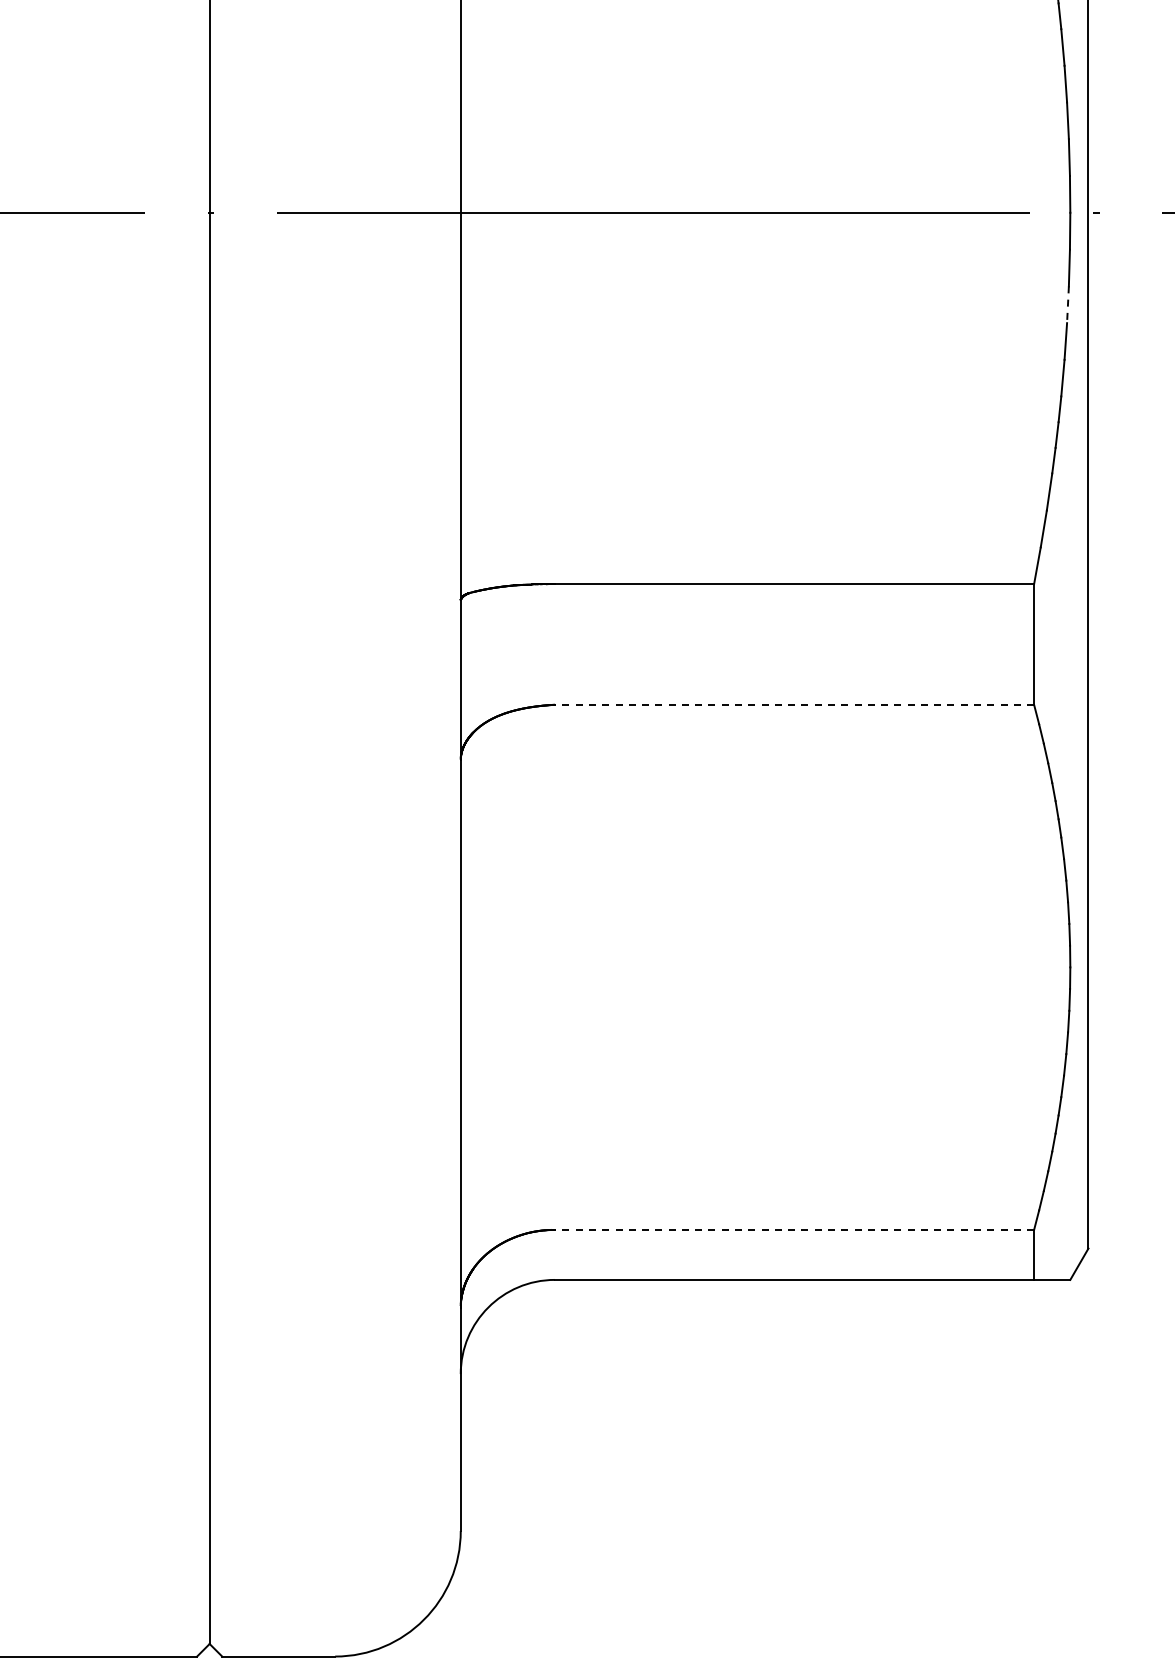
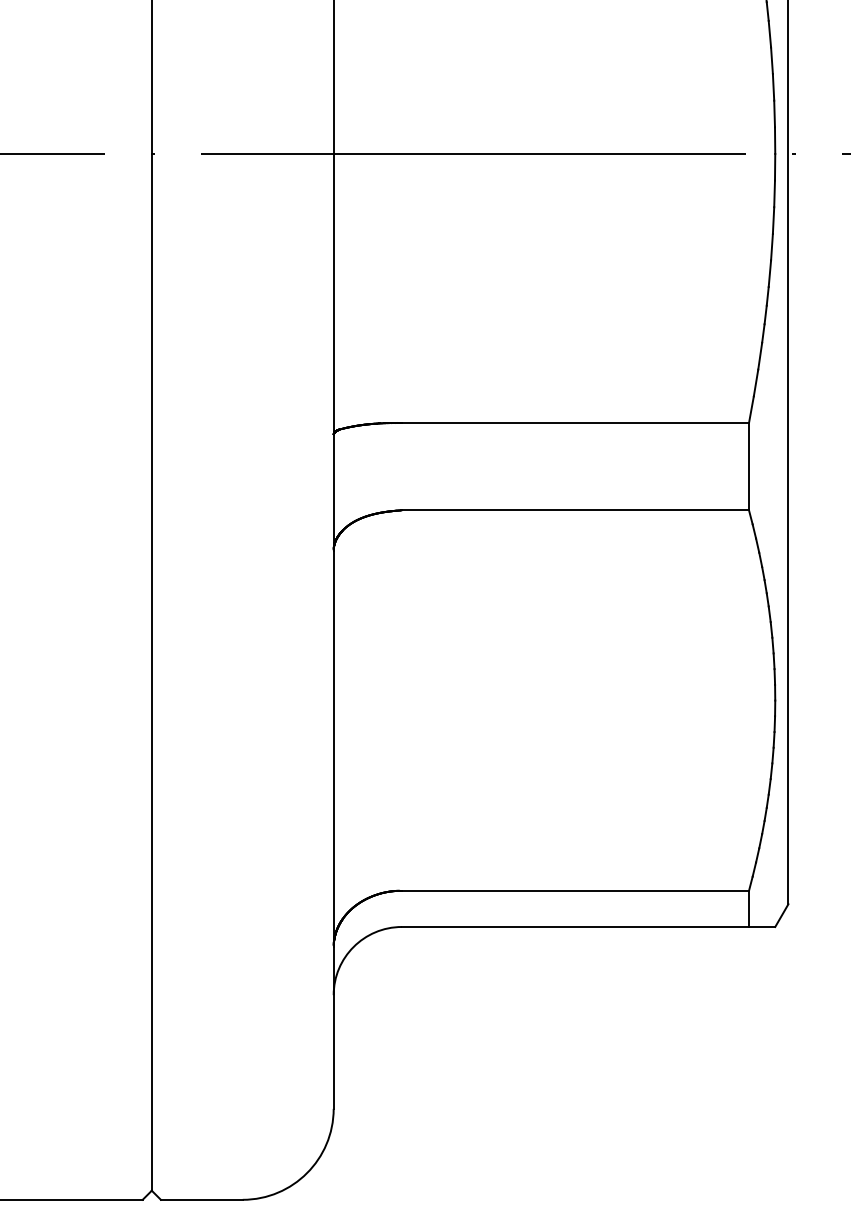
line: (1067, 305) -> (773, 221), dashed -> solid
line: (794, 704) -> (575, 510), dashed -> solid
line: (794, 1229) -> (575, 890), dashed -> solid

